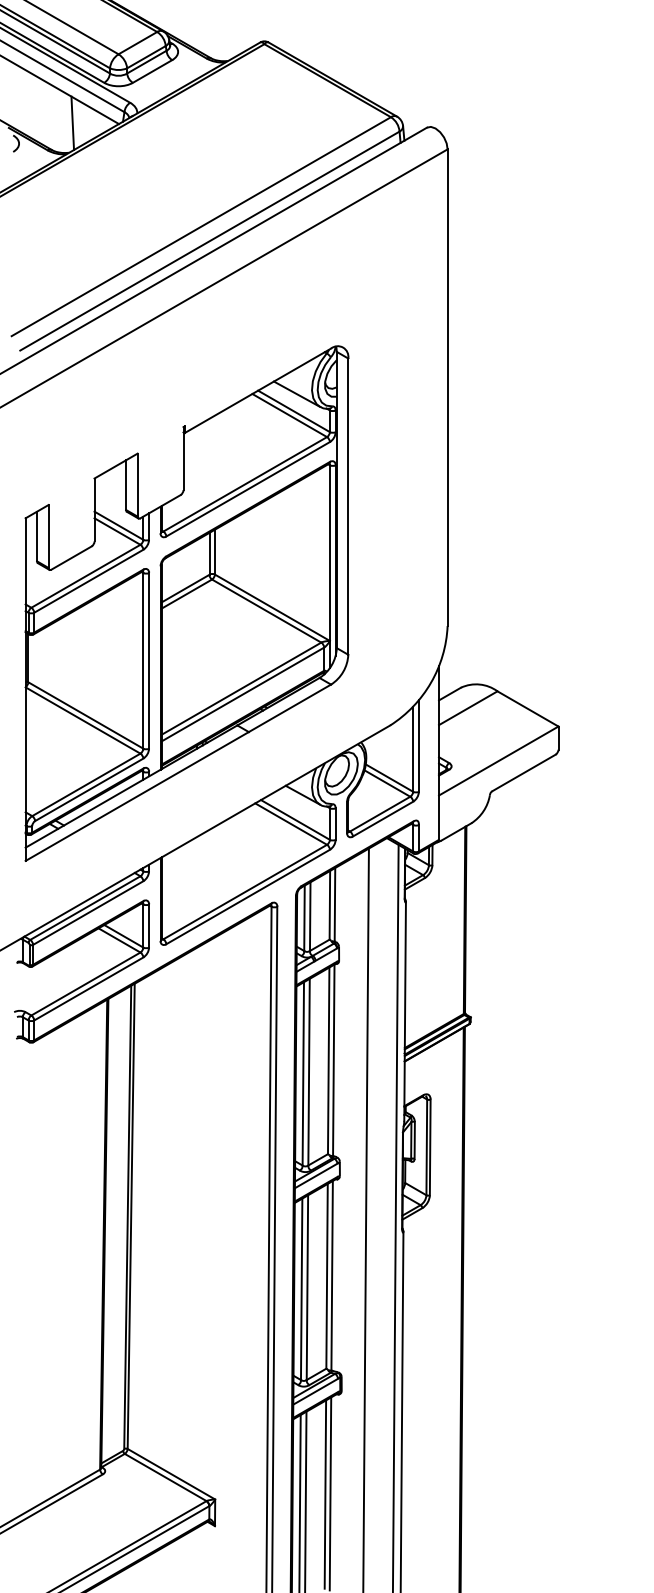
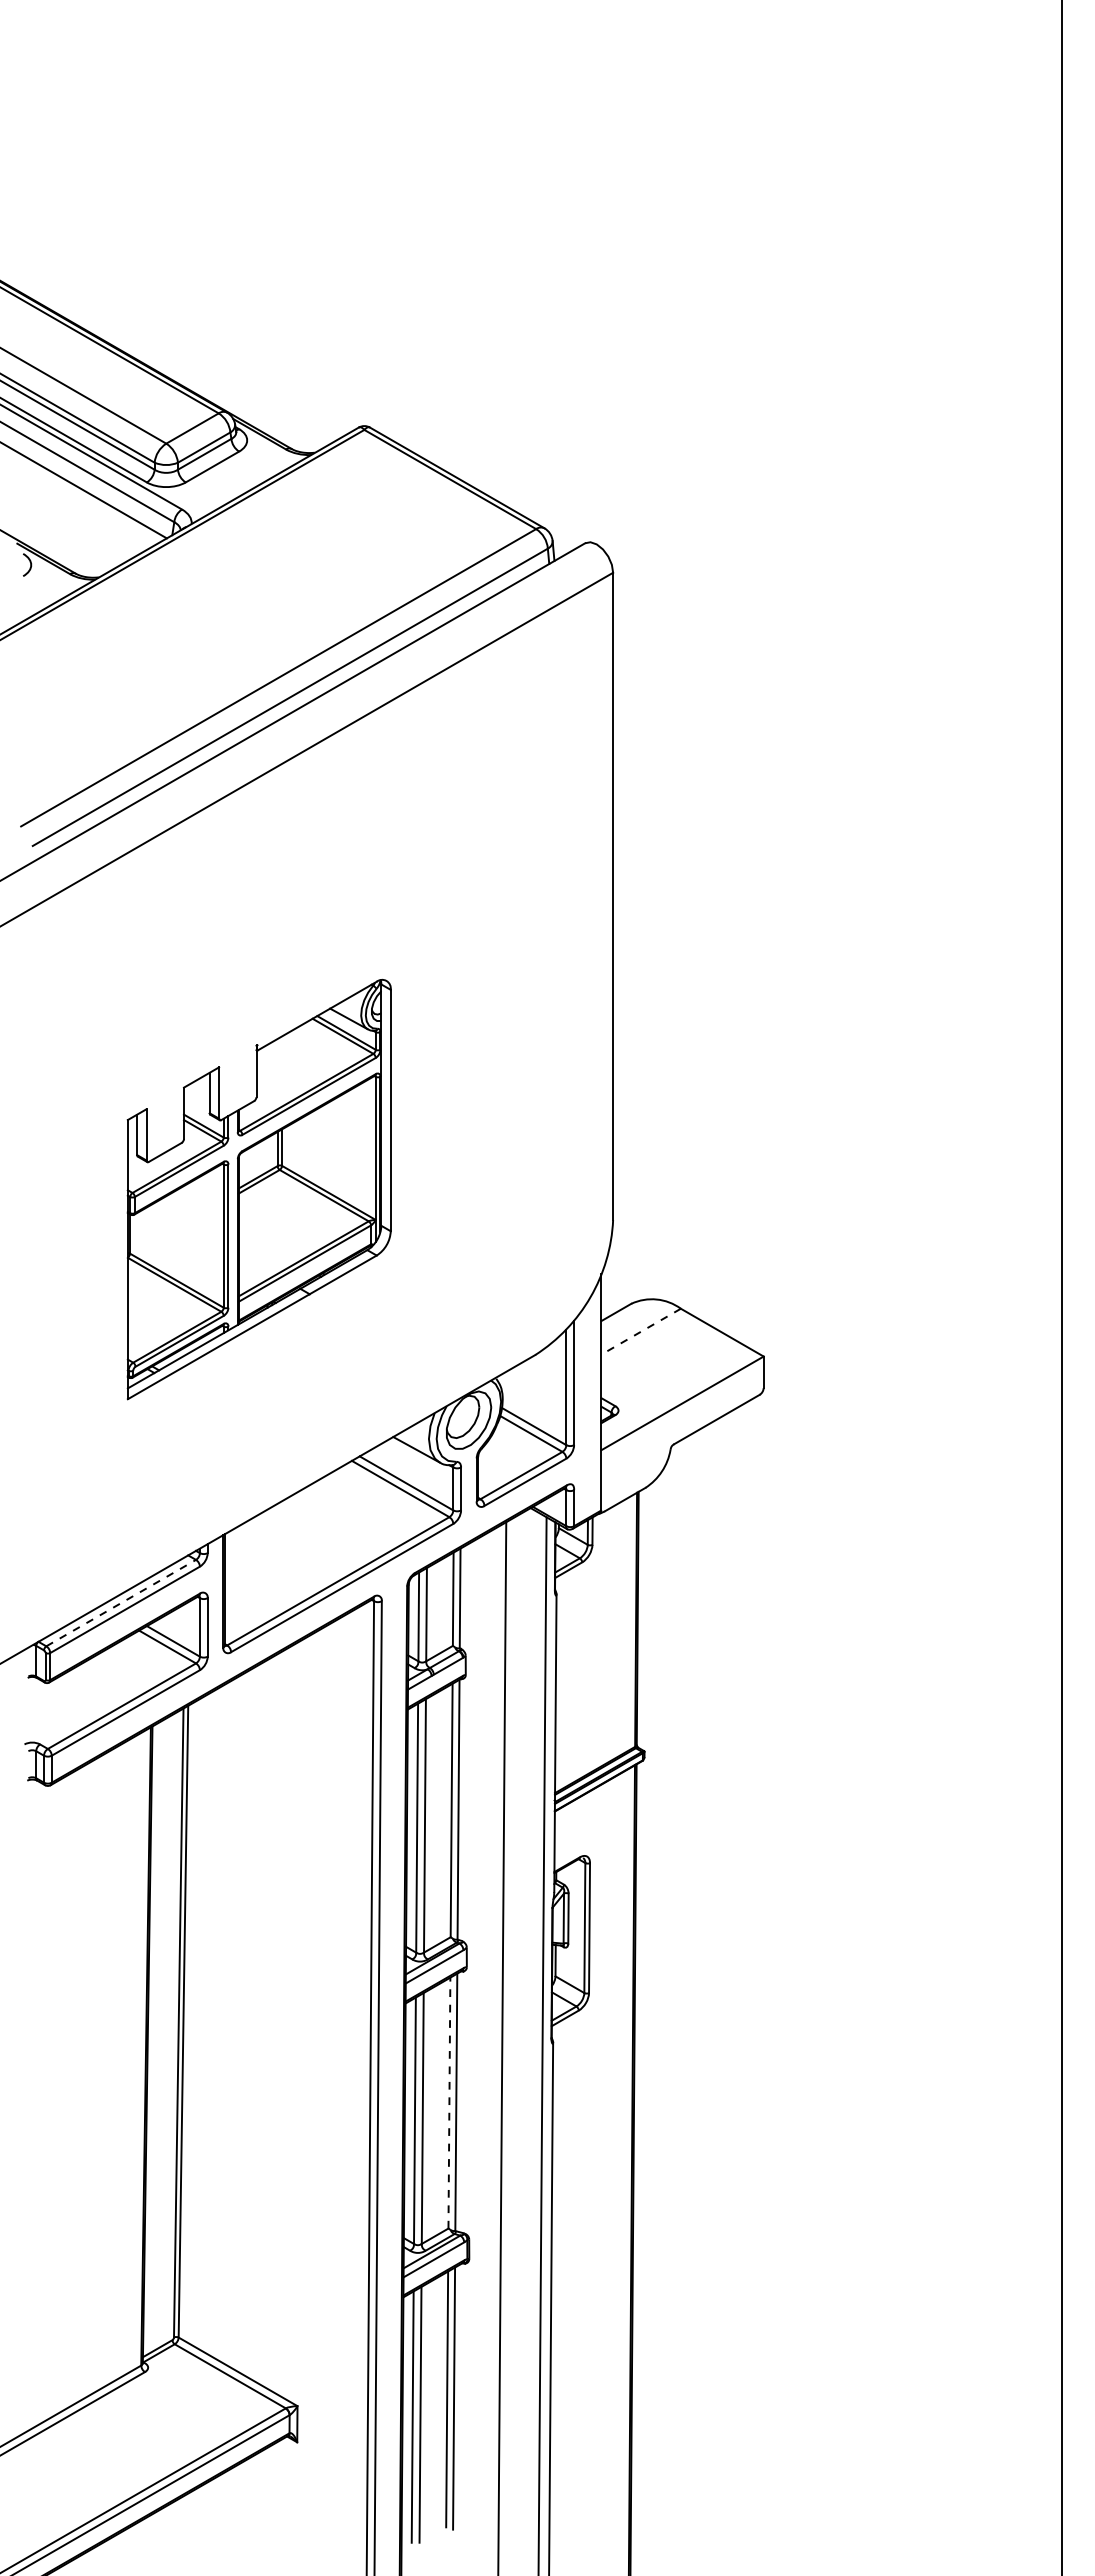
line: (72, 123) -> (103, 537), removed
part: (187, 603) -> (259, 1189), size x0.6
line: (468, 708) -> (641, 1331), solid -> dashed
line: (85, 907) -> (121, 1602), solid -> dashed
line: (327, 1275) -> (449, 2102), solid -> dashed

